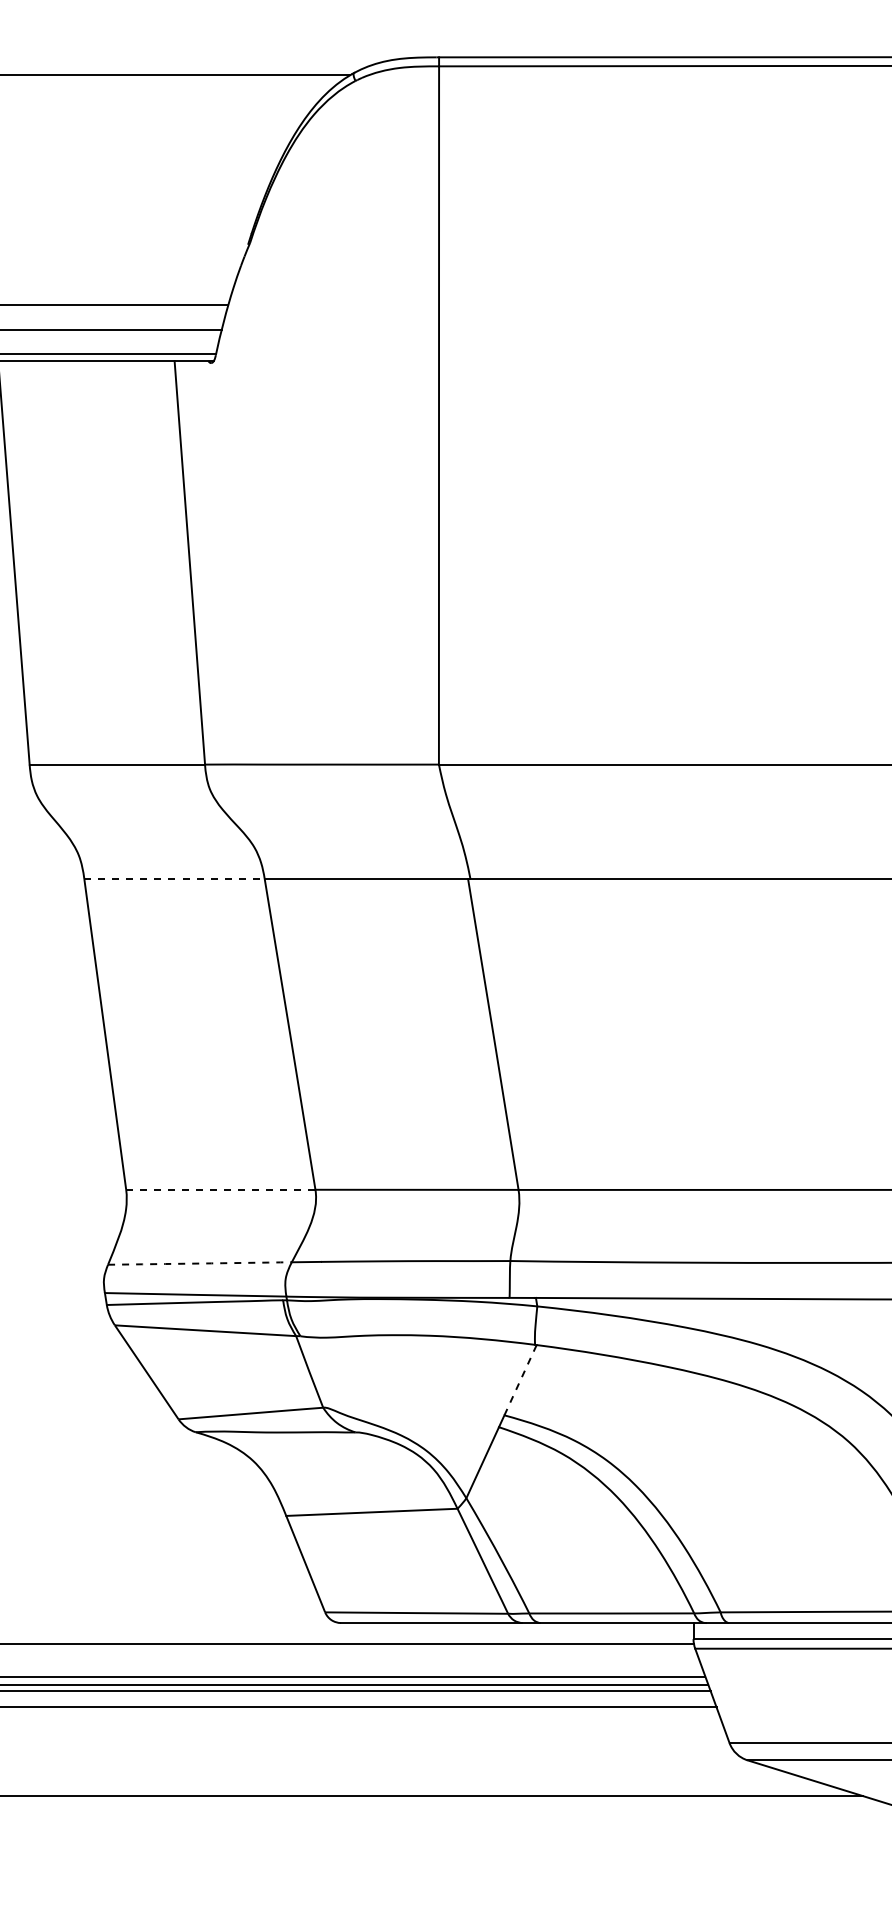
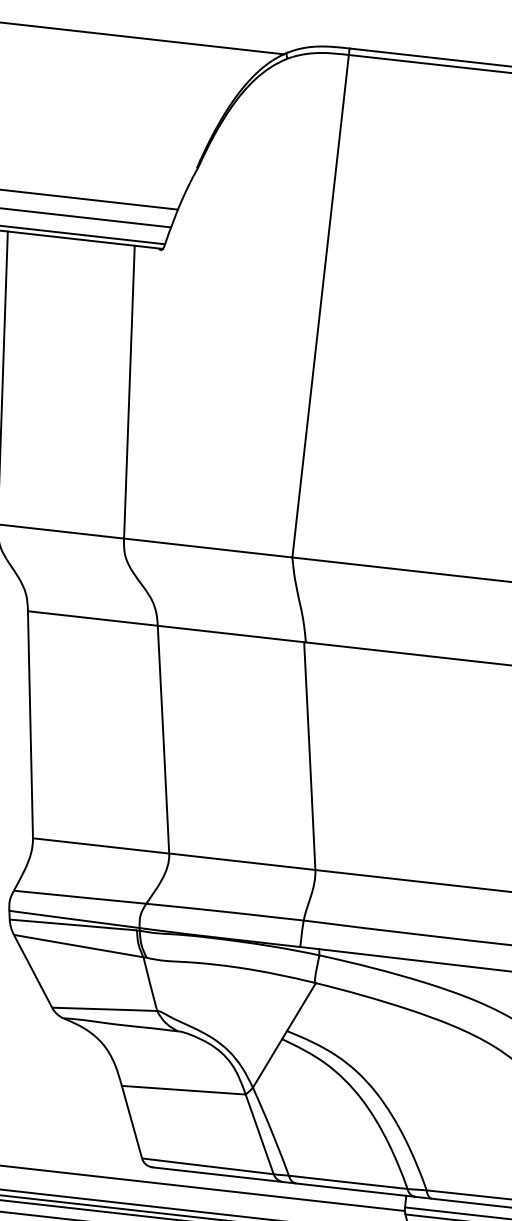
line: (175, 879) -> (93, 618), dashed -> solid
line: (220, 1189) -> (100, 845), dashed -> solid
arc: (199, 1263) -> (79, 897), dashed -> solid
line: (520, 1380) -> (301, 1007), dashed -> solid

